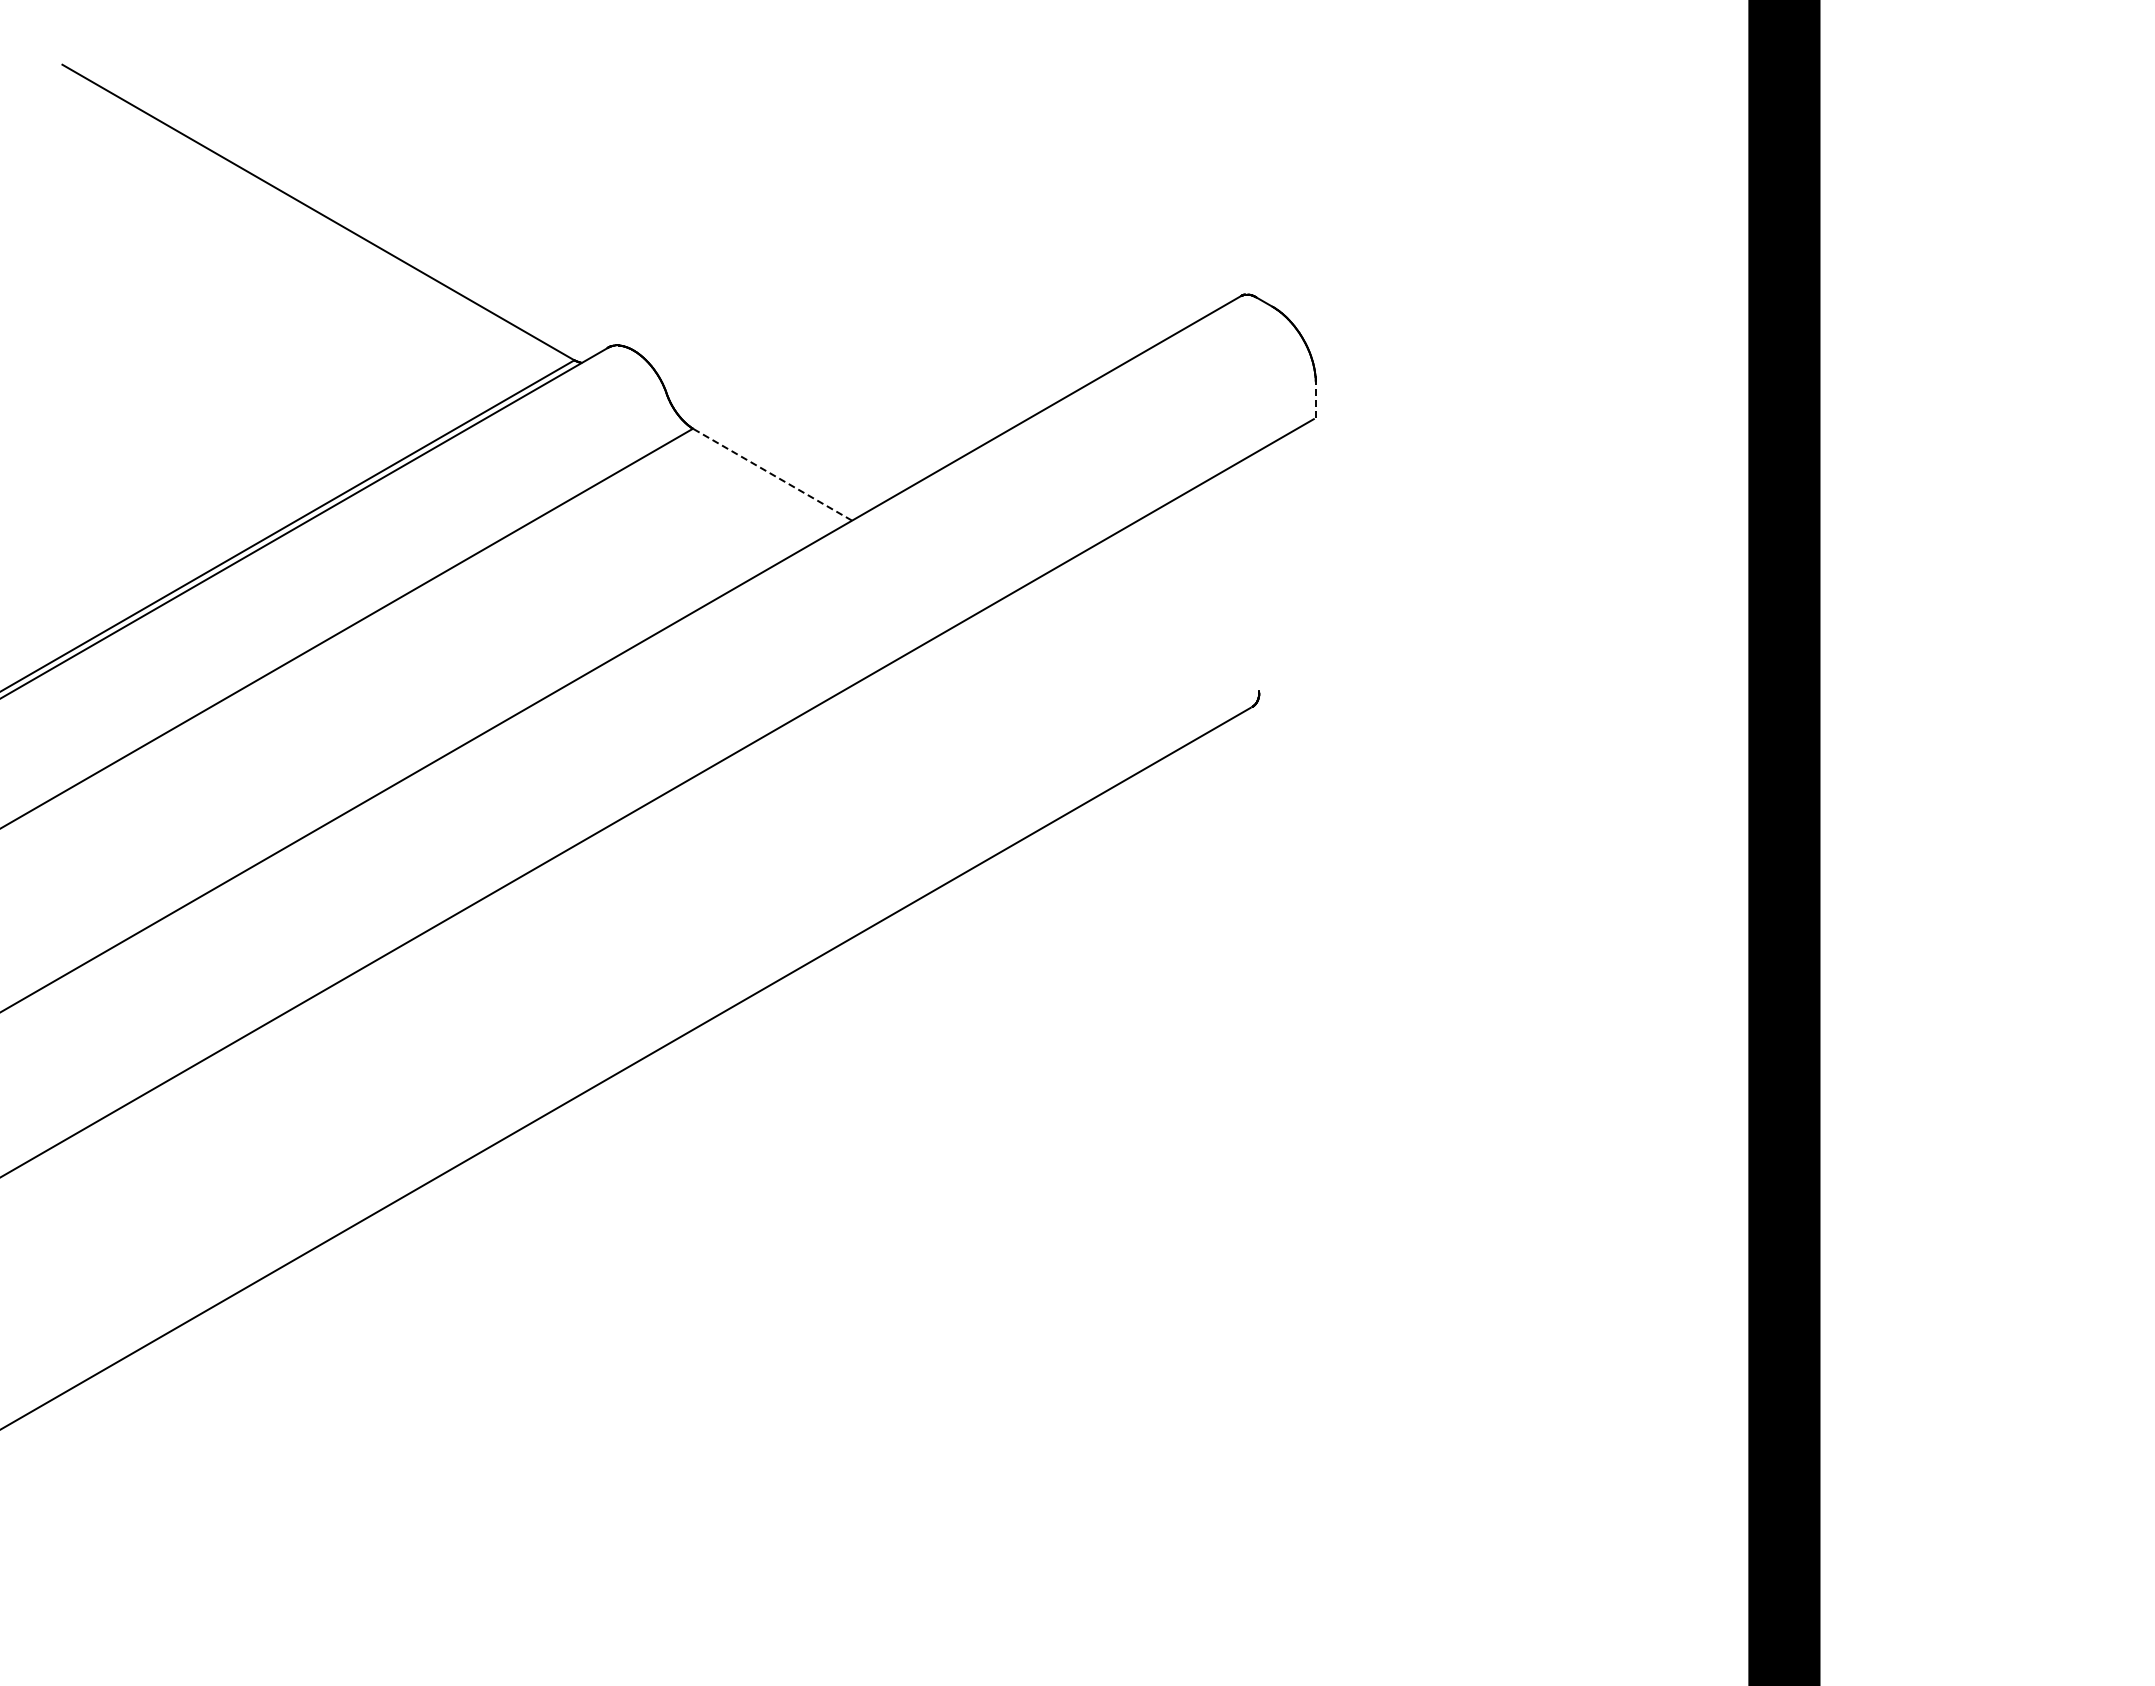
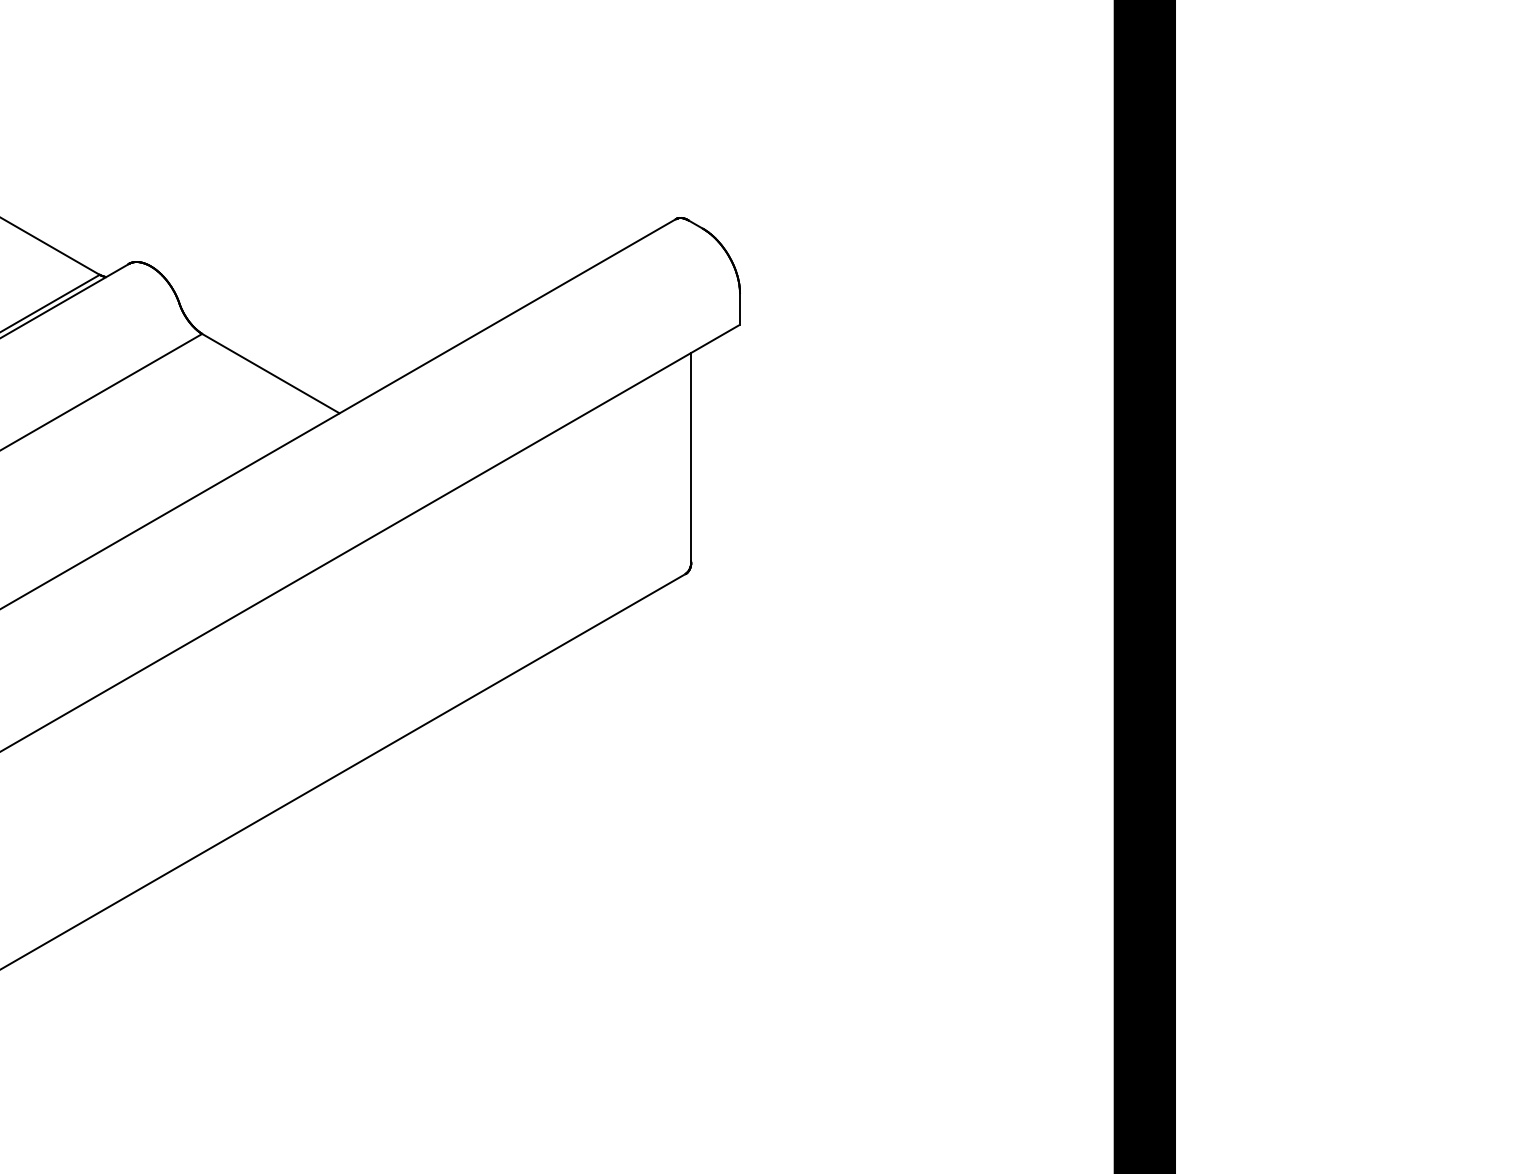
line: (1315, 399) -> (739, 308), dashed -> solid
line: (772, 474) -> (270, 373), dashed -> solid
line: (1259, 570) -> (691, 456), added

